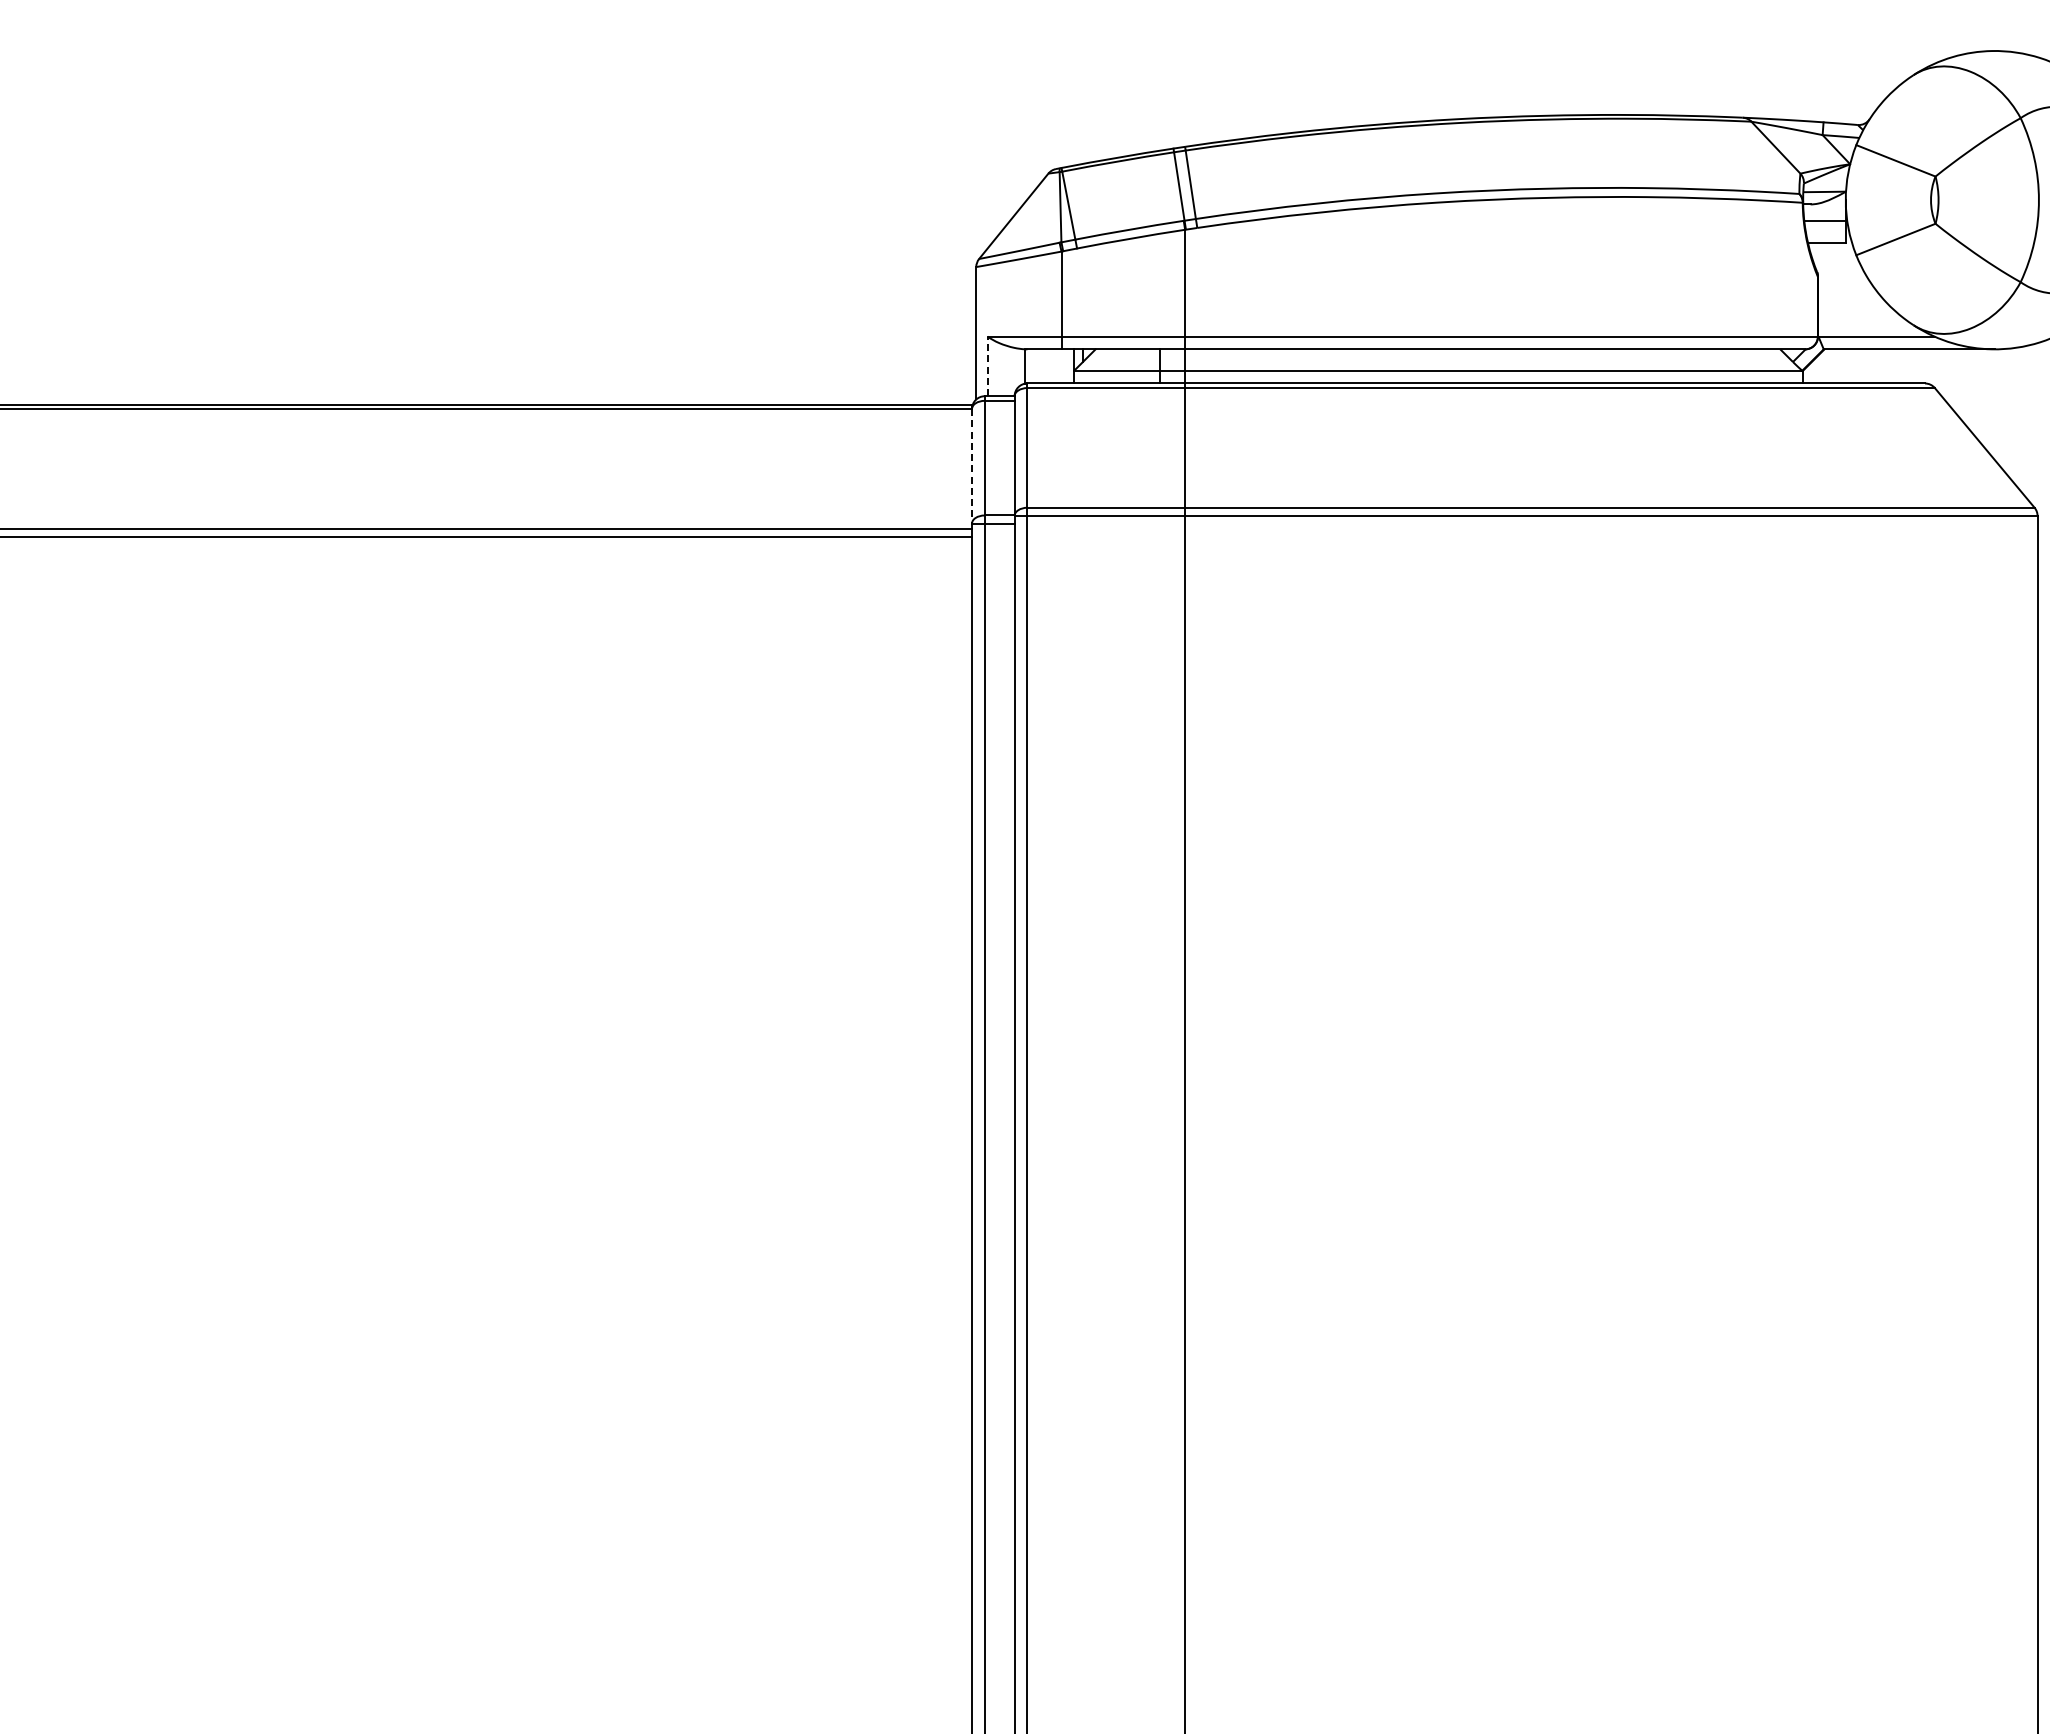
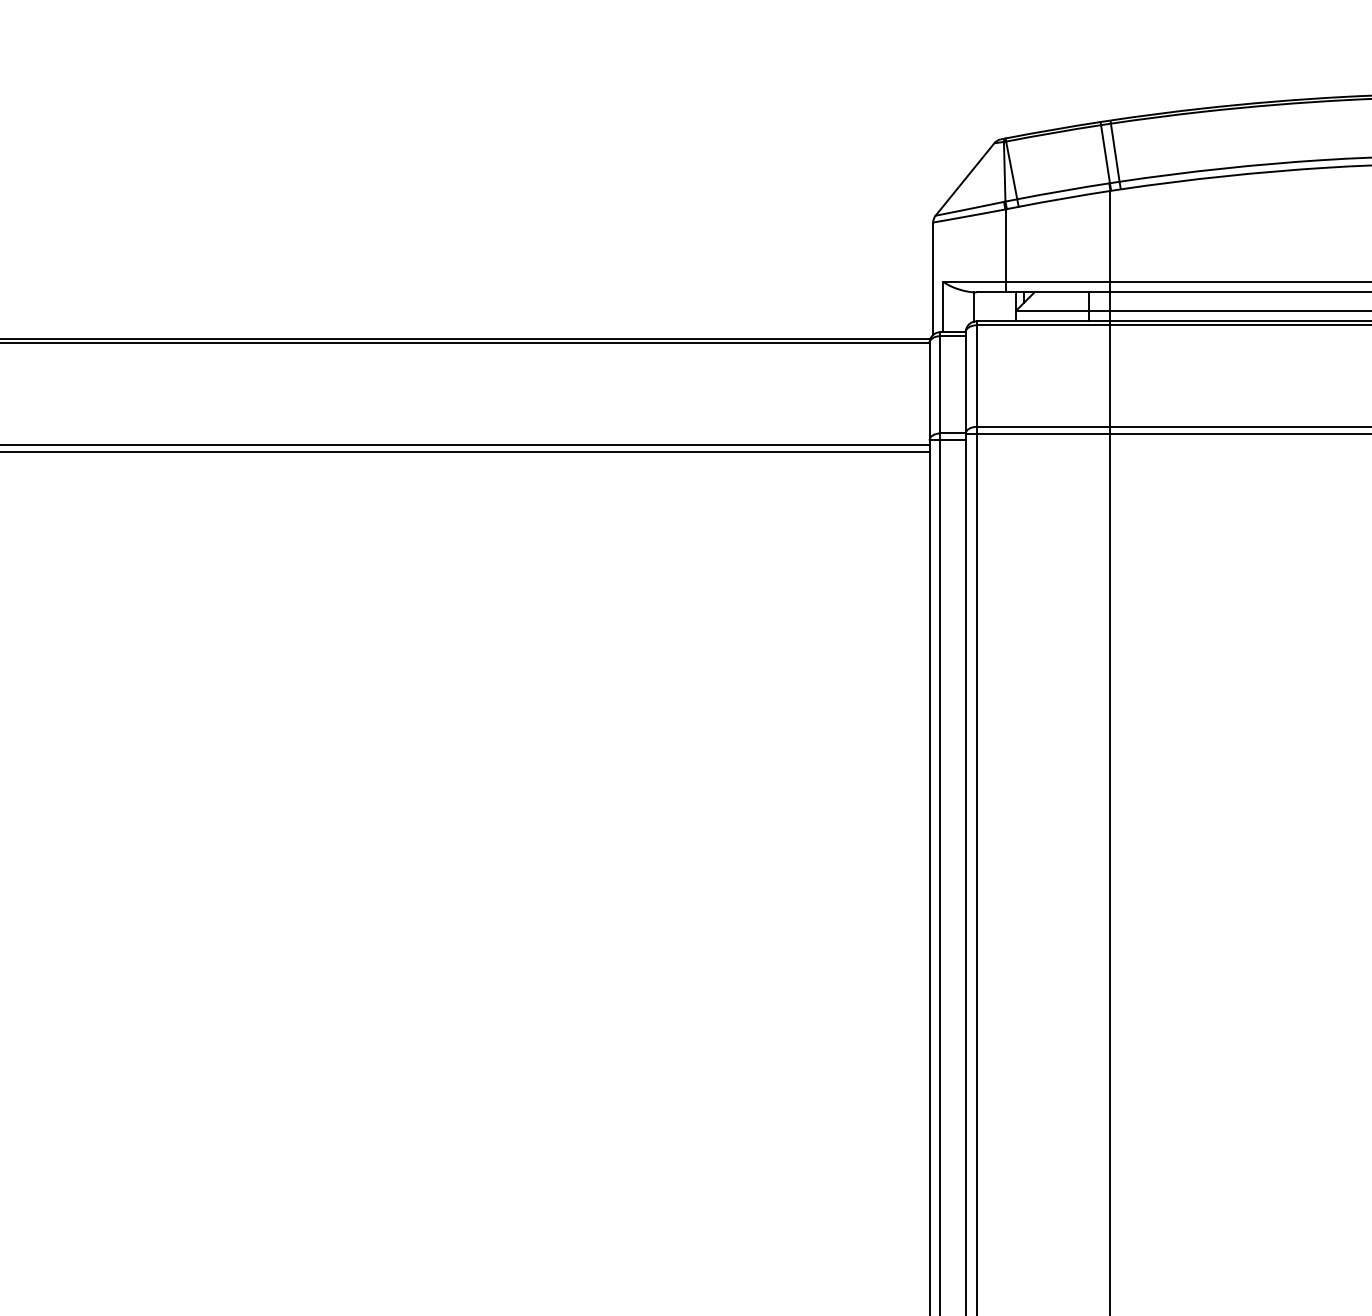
line: (987, 366) -> (942, 306), dashed -> solid
line: (972, 466) -> (929, 391), dashed -> solid

